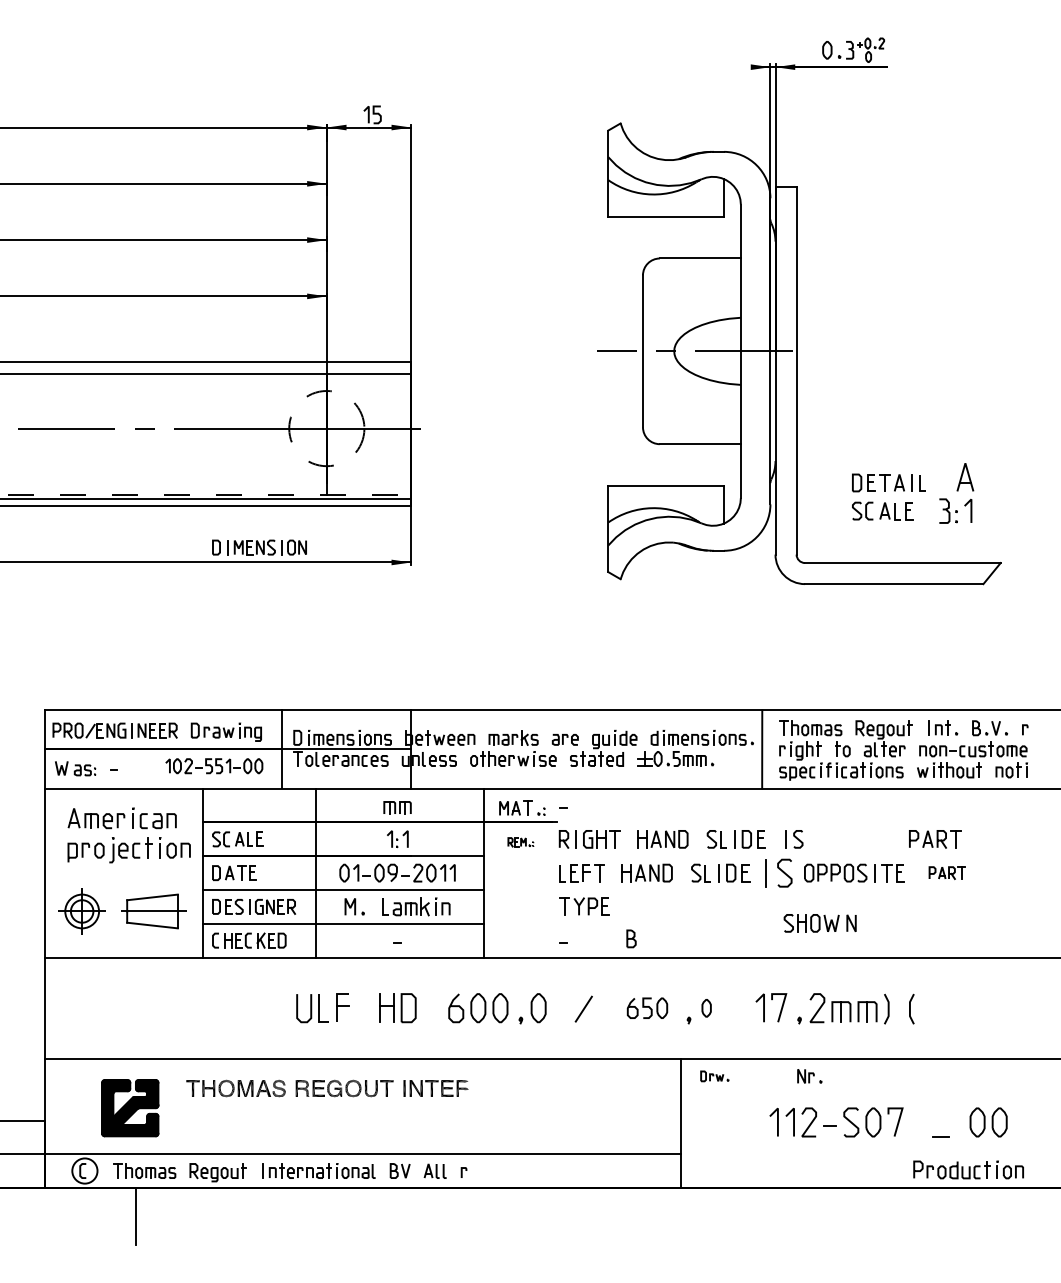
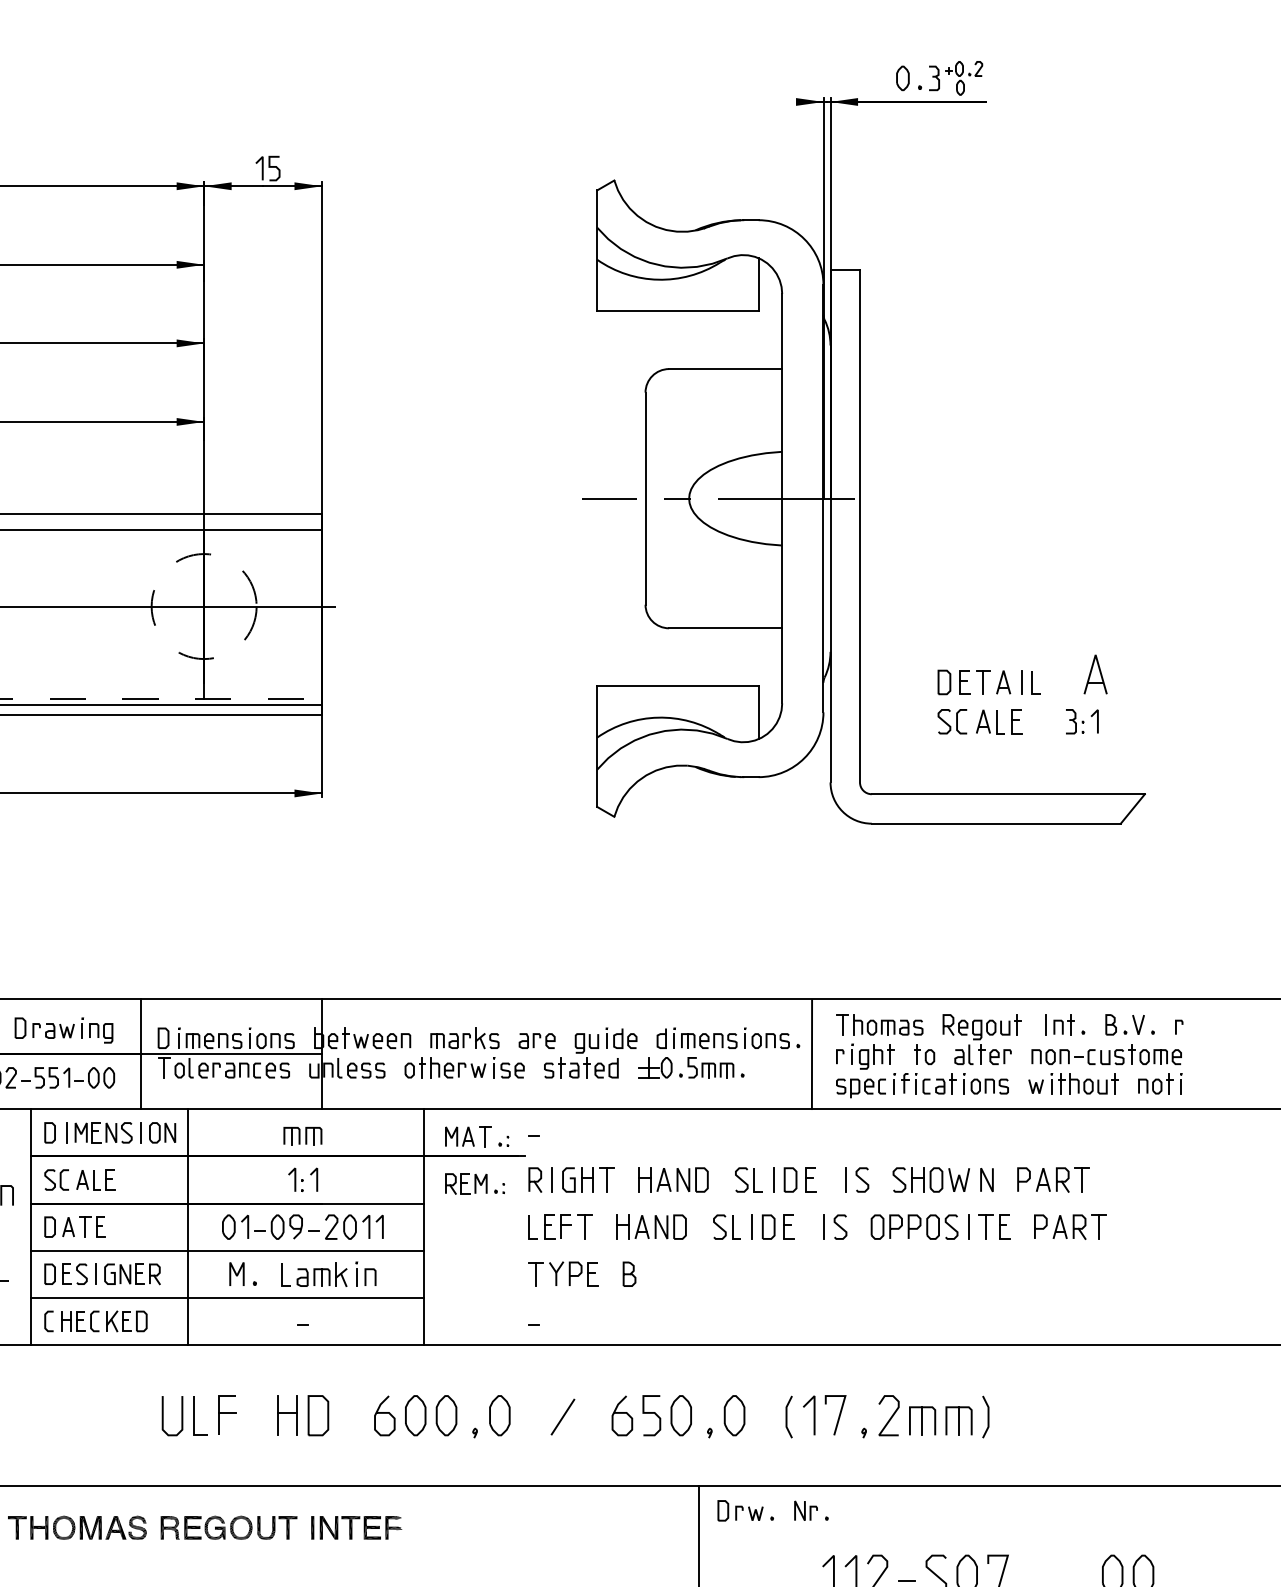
part: (955, 510) -> (1081, 720), size x0.71
part: (259, 547) -> (110, 1132), moved
part: (520, 842) -> (474, 1184), size x1.67
part: (778, 872) -> (834, 1226), size x0.62
part: (947, 872) -> (1070, 1226), size x1.43
part: (819, 923) -> (942, 1180), moved
part: (631, 938) -> (629, 1273), moved
part: (647, 1008) -> (651, 1416), size x1.43
part: (706, 1008) -> (734, 1416), size x1.67
line: (910, 1008) -> (787, 1416), moved
part: (714, 1076) -> (745, 1511), size x1.43
part: (809, 1076) -> (810, 1511), moved

